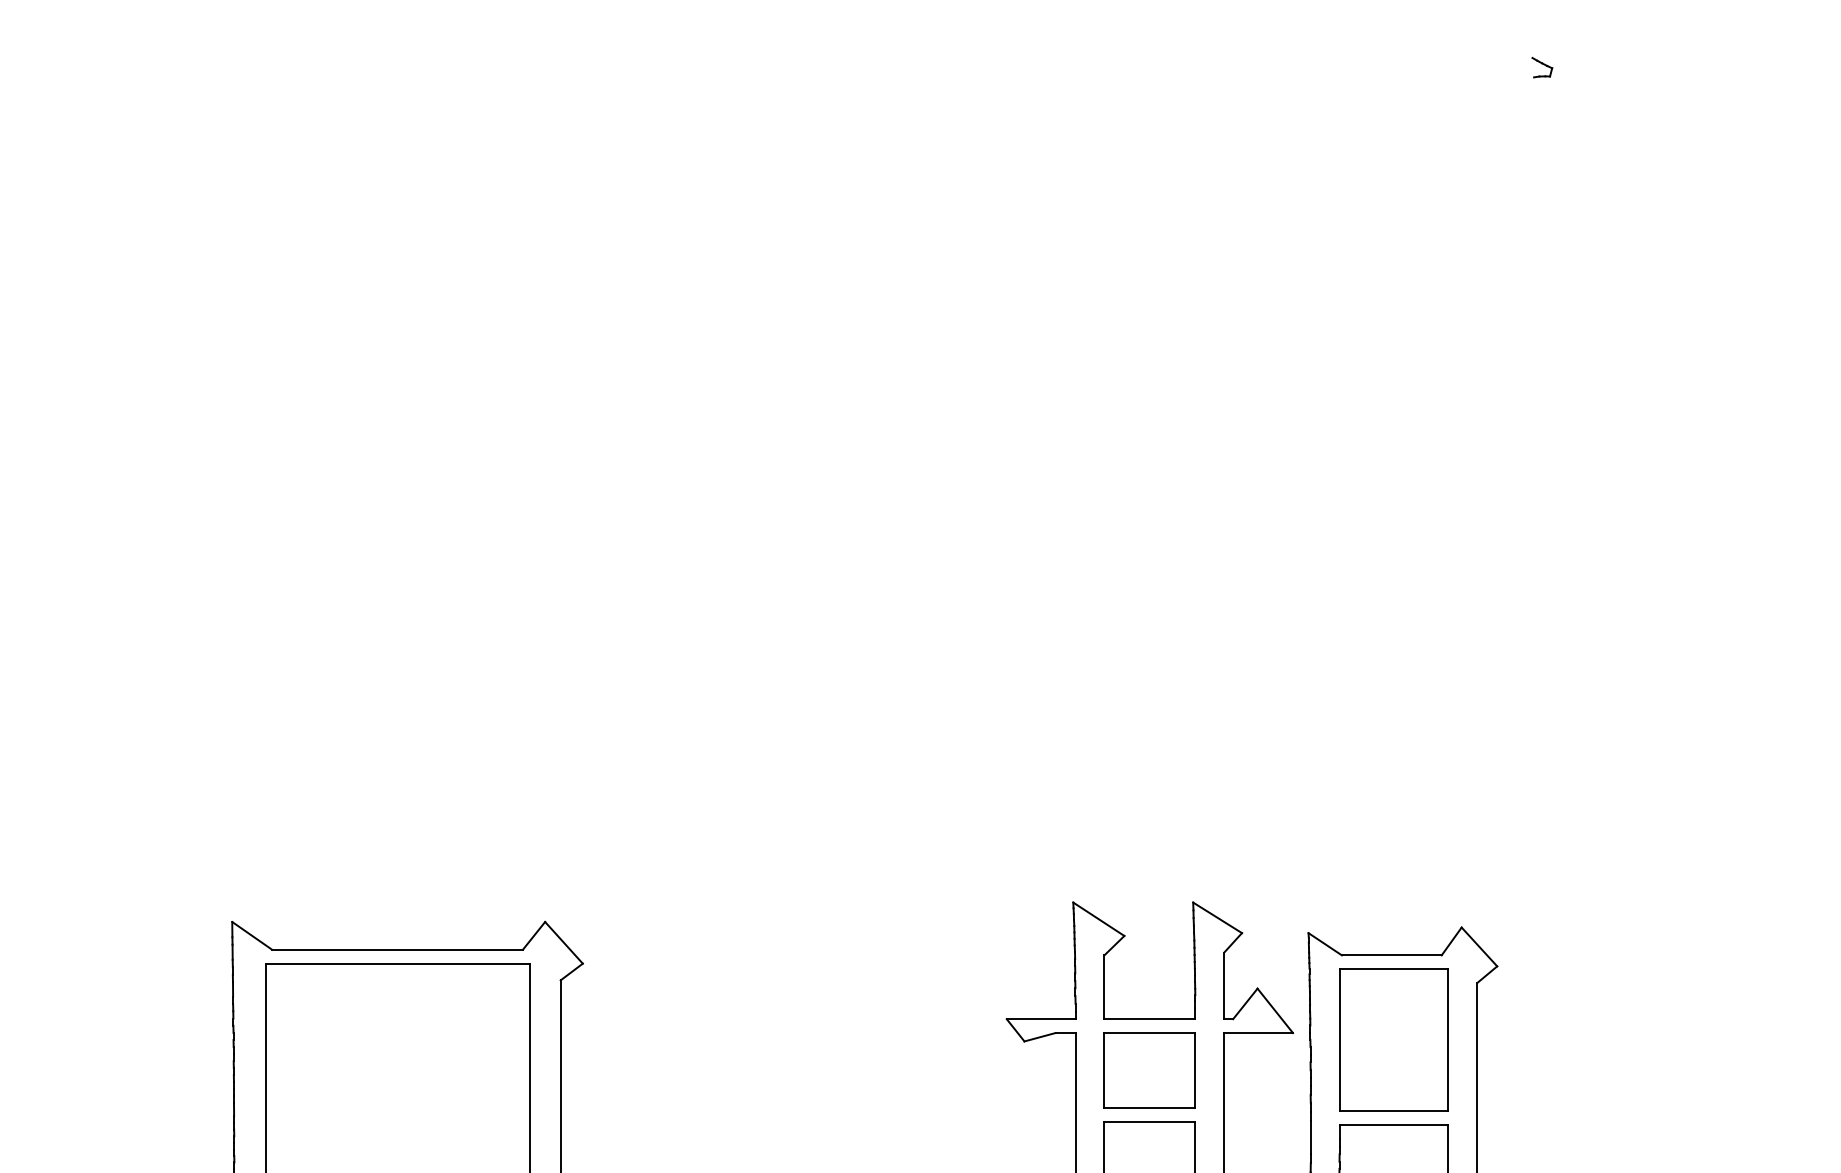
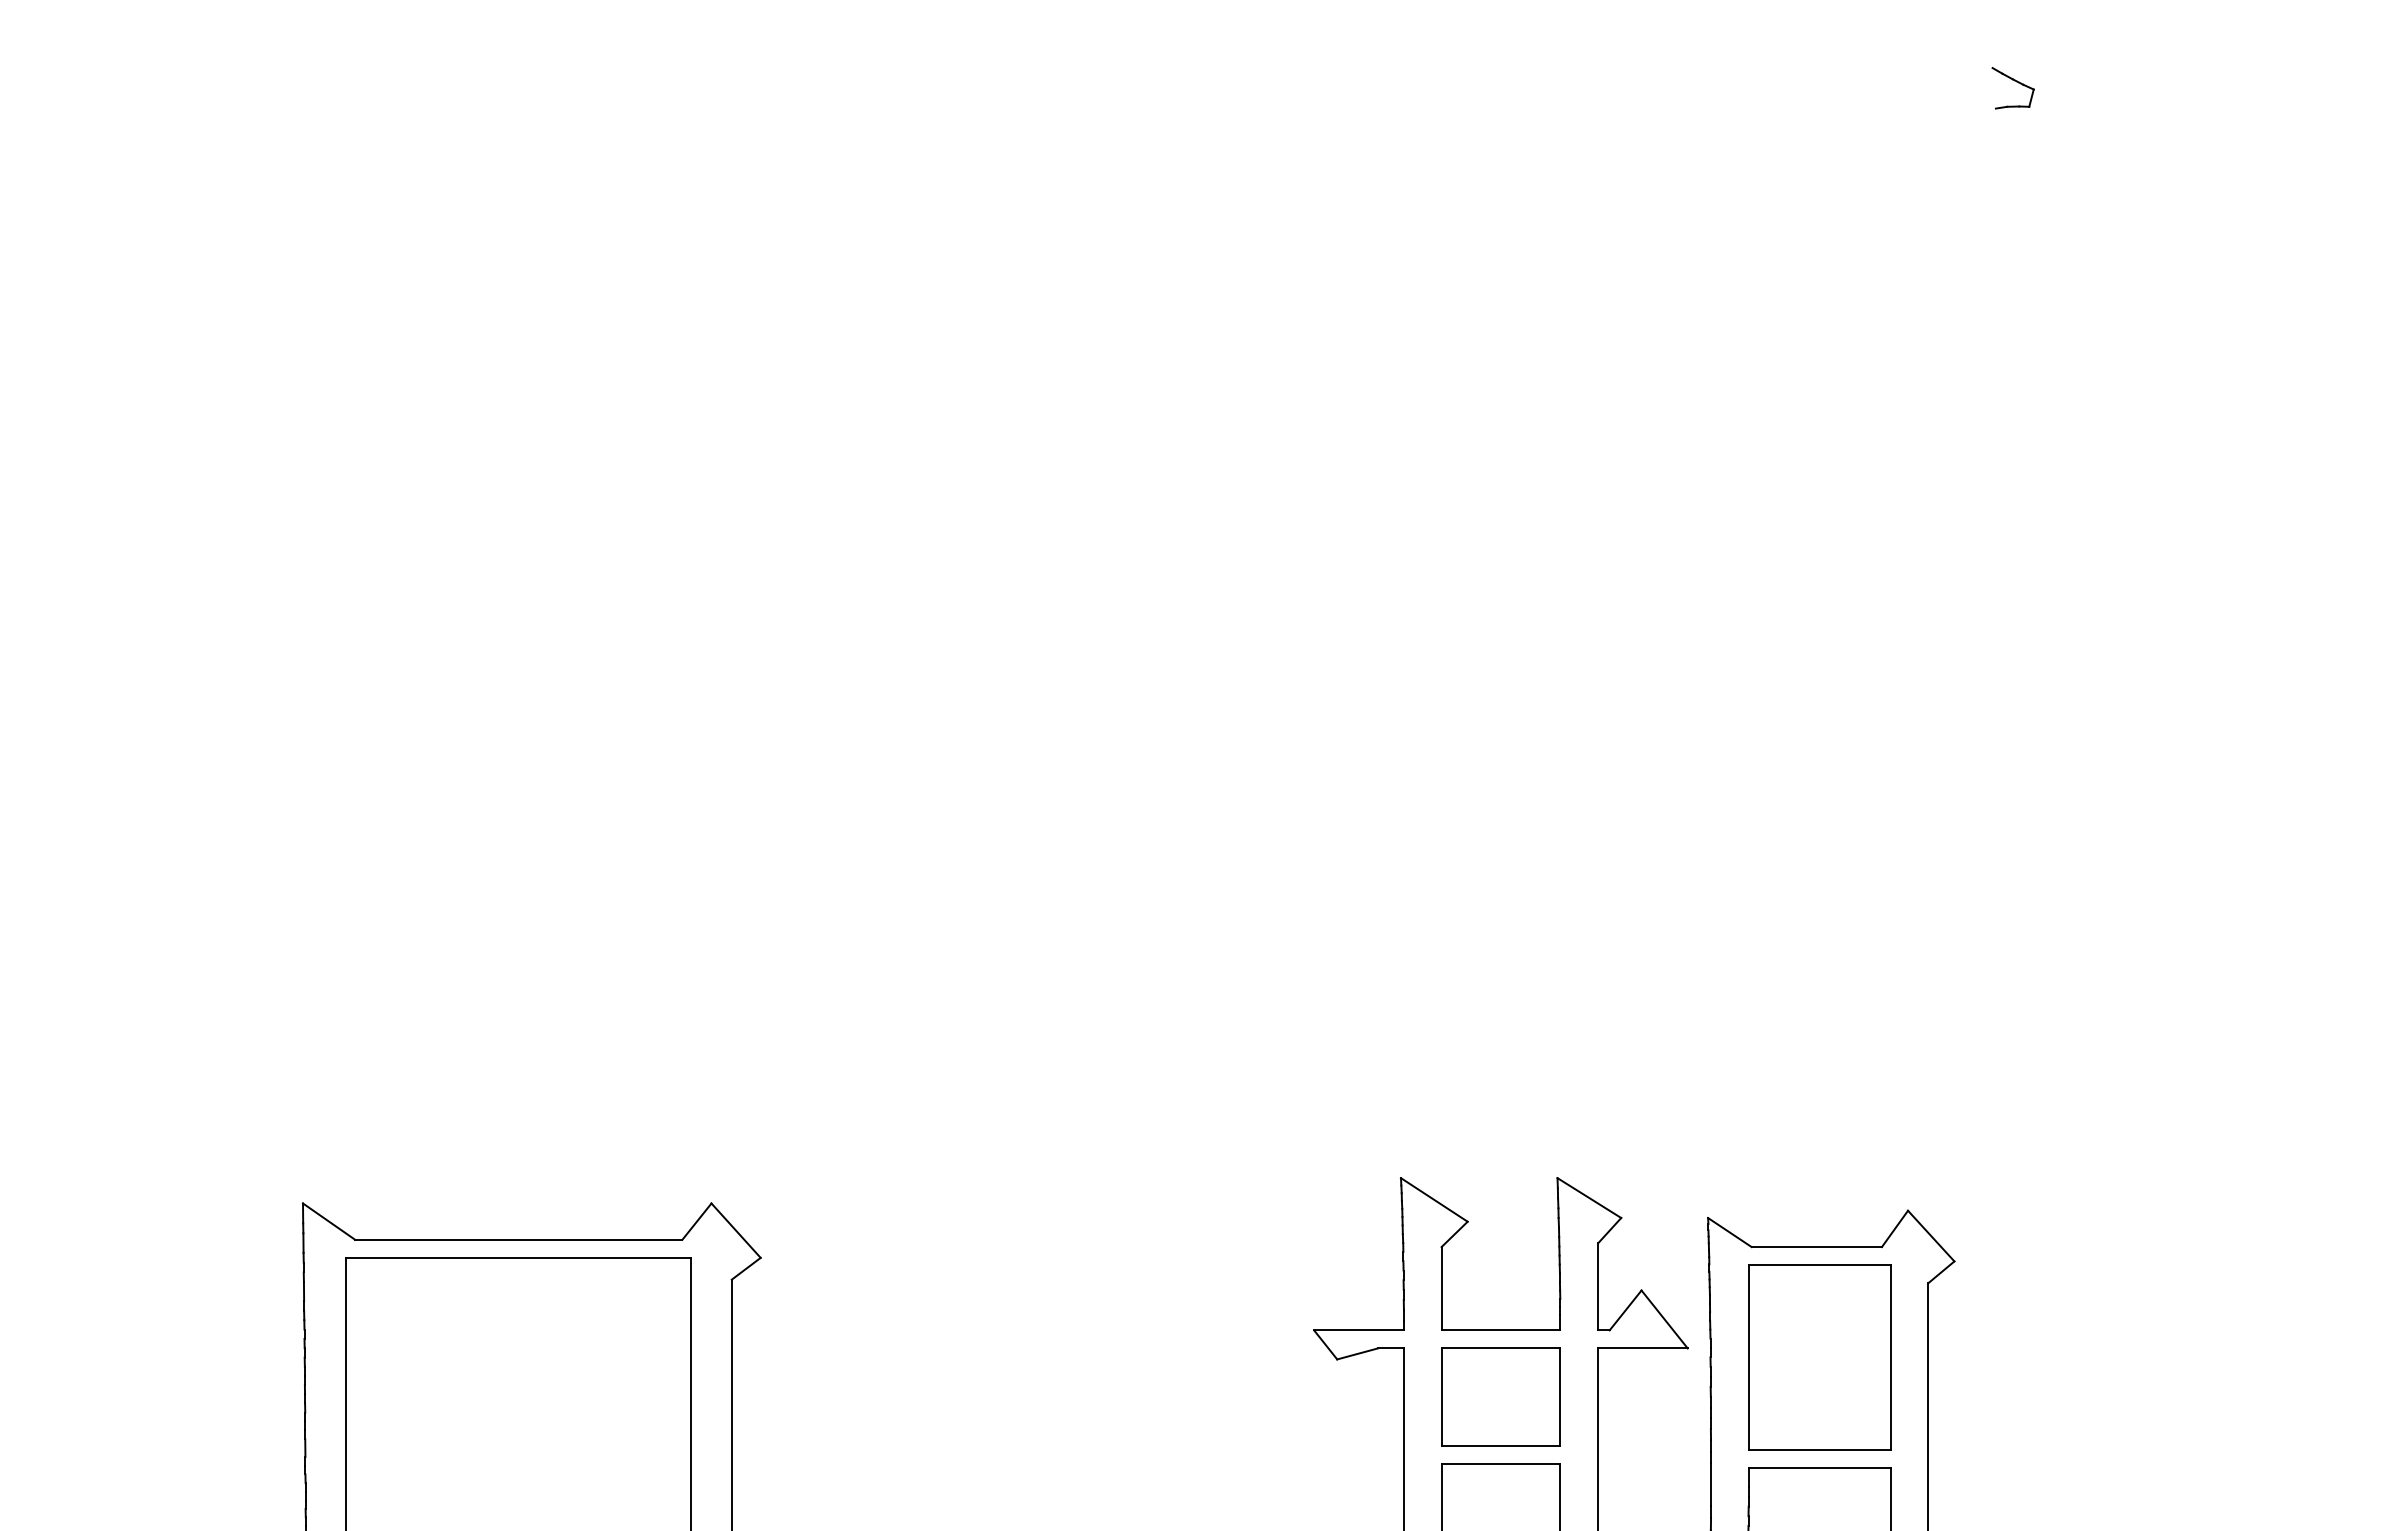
part: (1542, 67) -> (2013, 87), size x1.6

